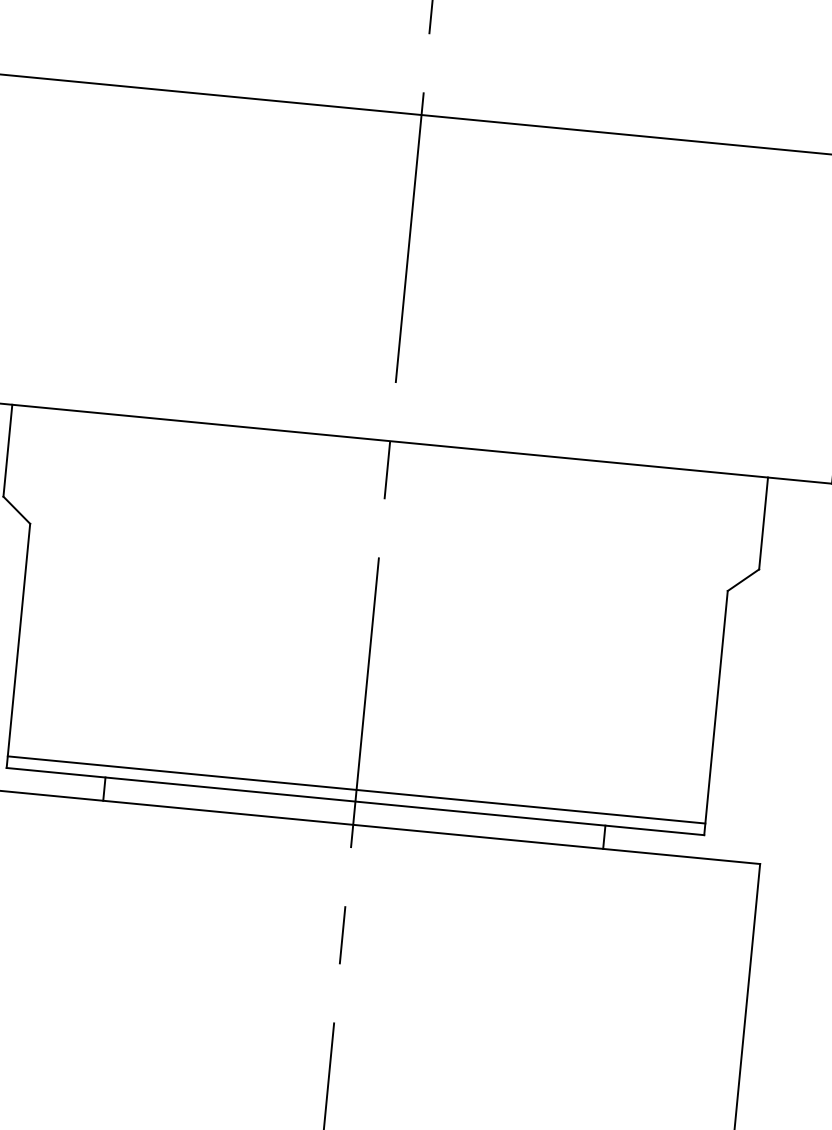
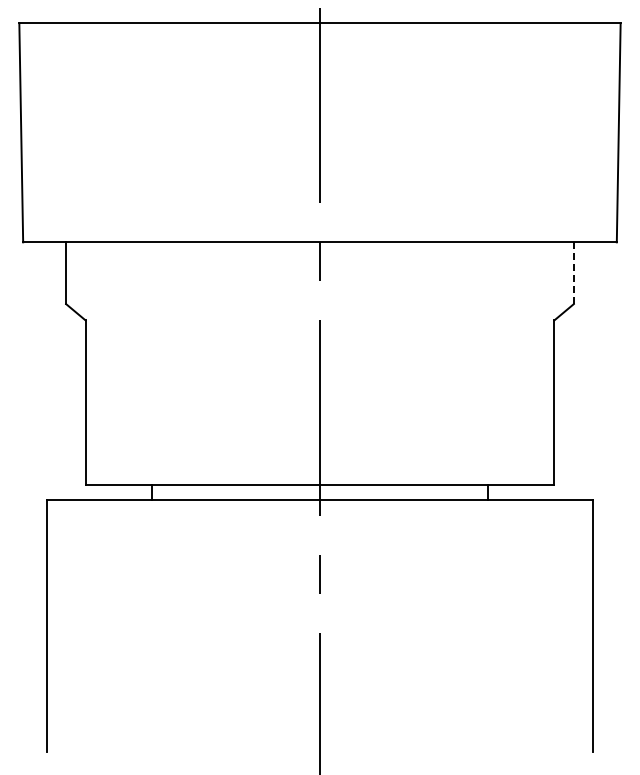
line: (763, 523) -> (573, 273), solid -> dashed
line: (355, 789) -> (319, 476), removed

